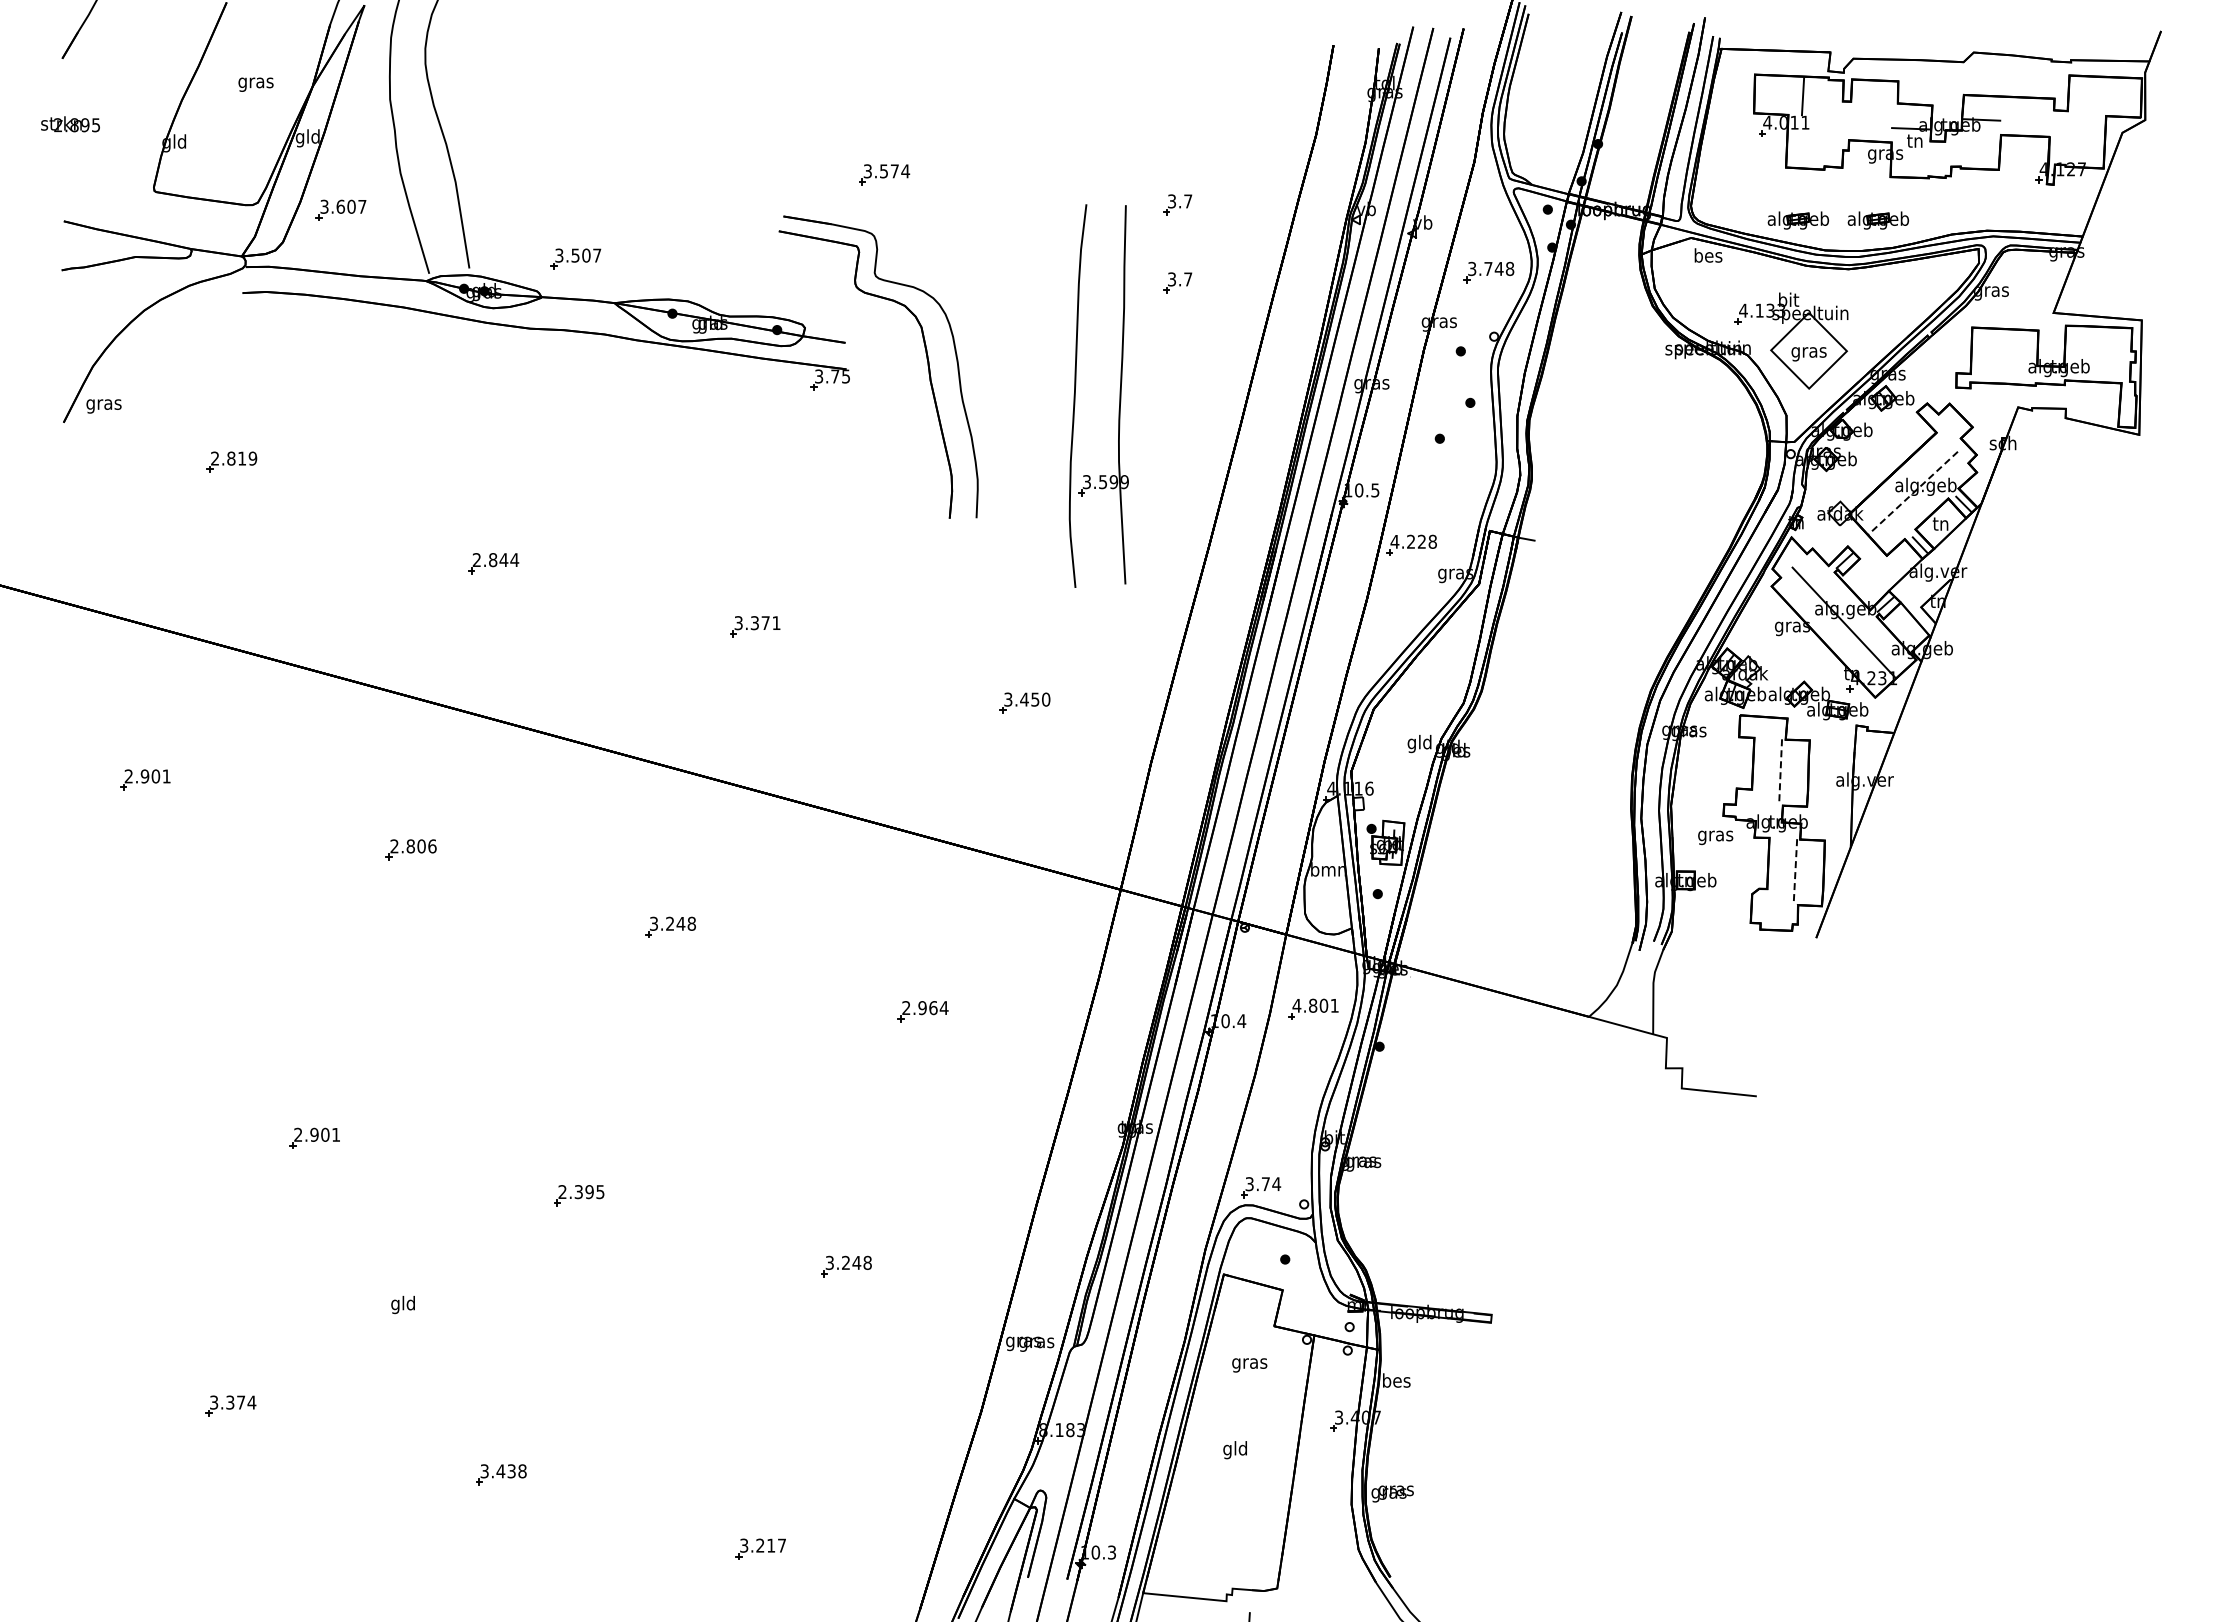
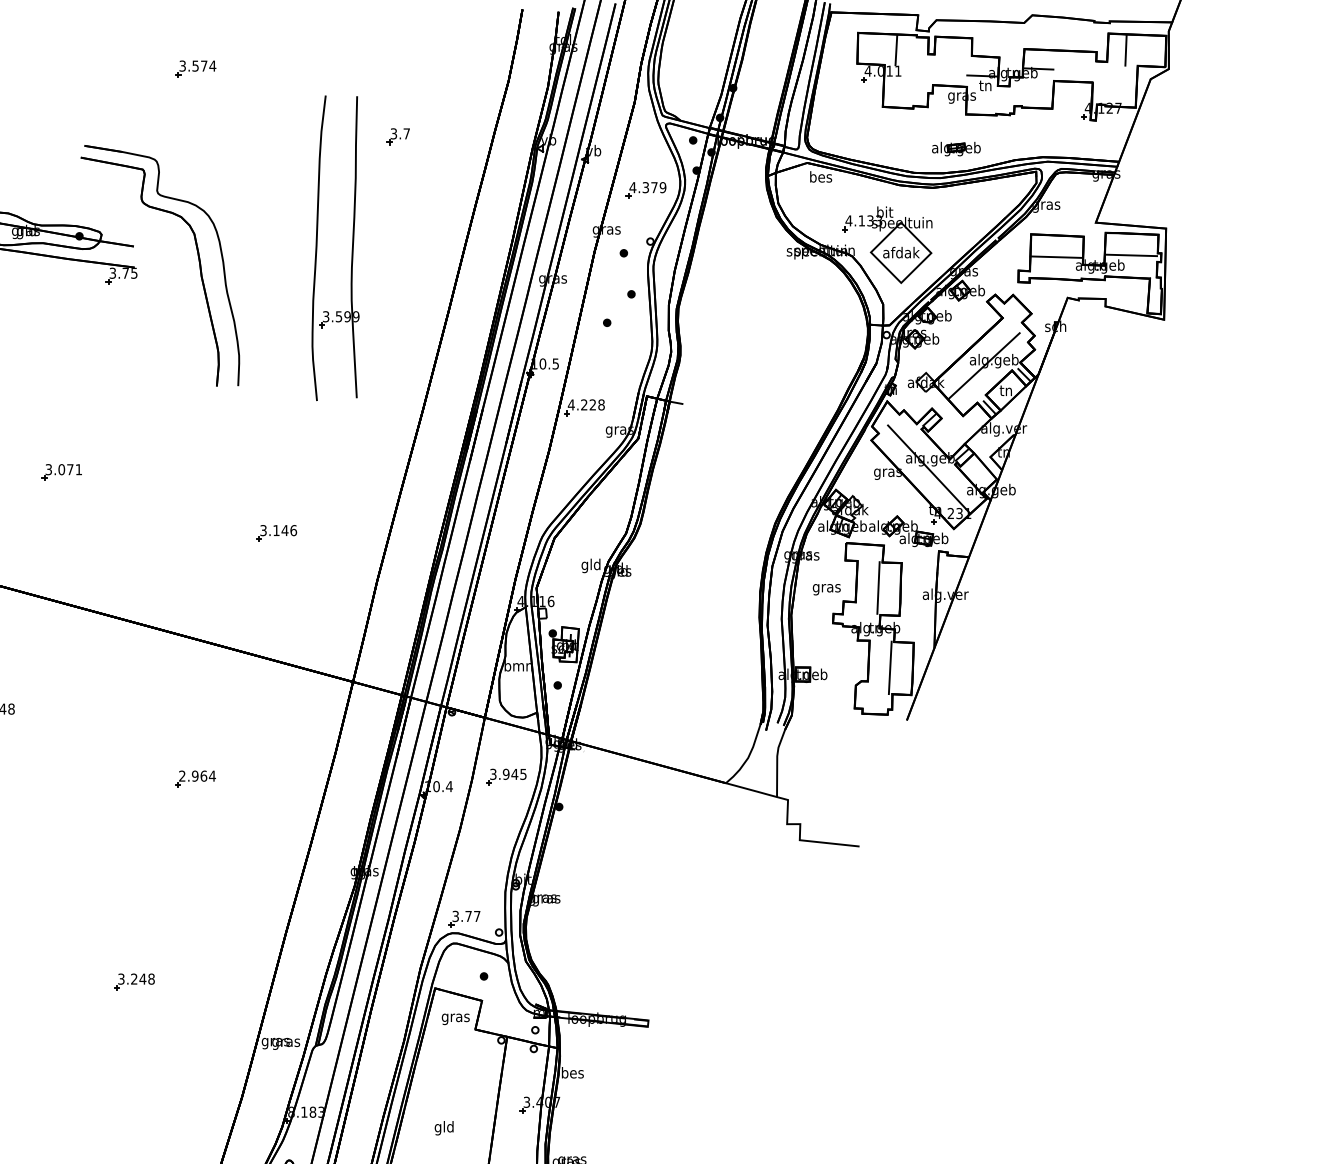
line: (2091, 96) -> (1126, 50), added
part: (884, 174) -> (195, 68), moved
part: (1798, 220) -> (892, 149), removed
text: (1490, 268) -> (647, 187), 3.748 -> 4.379
part: (1177, 282) -> (398, 198), removed
text: (1809, 352) -> (901, 254), gras -> afdak
line: (2097, 353) -> (1130, 254), added
line: (2004, 356) -> (1056, 257), added
part: (1119, 395) -> (352, 247), moved
line: (1913, 492) -> (984, 365), dashed -> solid
text: (754, 623) -> (61, 469), 3.371 -> 3.071
text: (1035, 699) -> (285, 530), 3.450 -> 3.146
line: (1780, 772) -> (878, 588), dashed -> solid
text: (1715, 837) -> (826, 589), moved
line: (1795, 872) -> (890, 668), dashed -> solid
text: (1315, 1005) -> (508, 774), 4.801 -> 3.945
text: (1276, 1183) -> (477, 915), 3.74 -> 3.77
text: (1249, 1365) -> (455, 1019), moved

